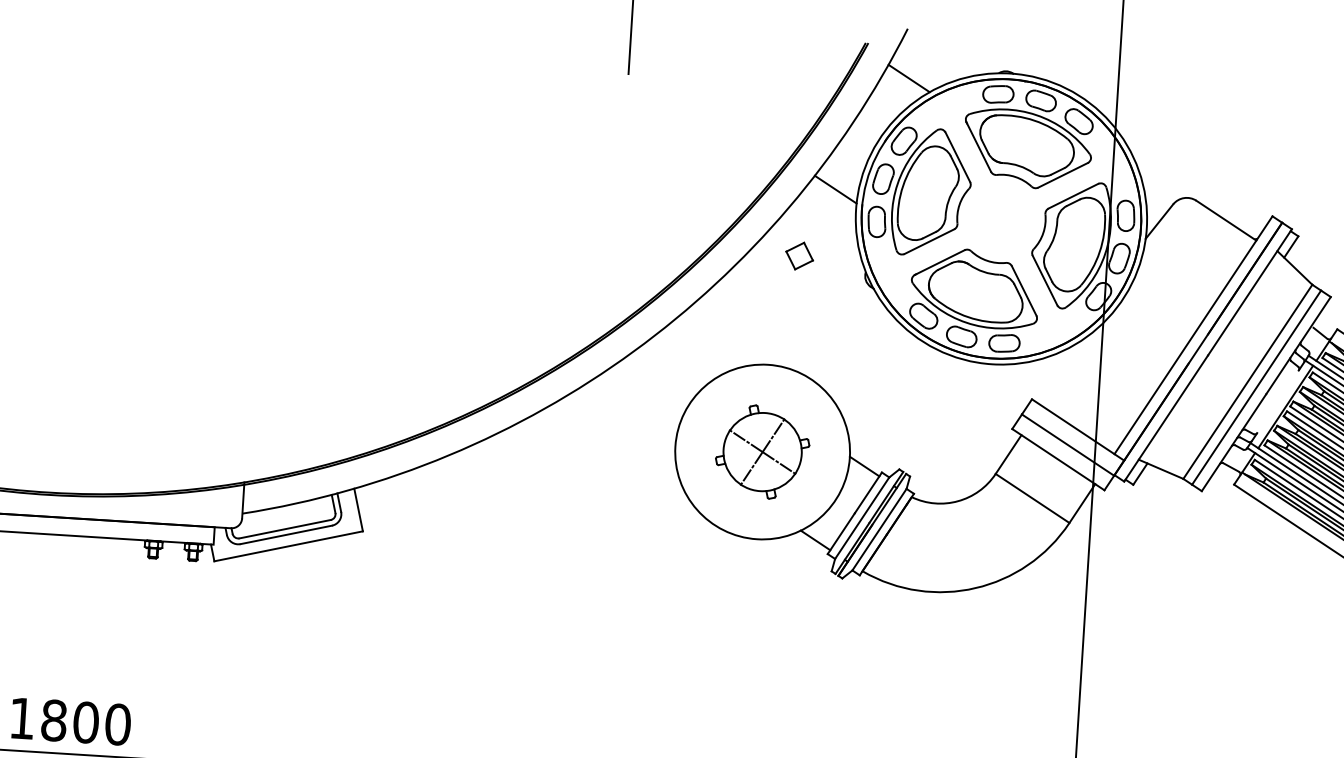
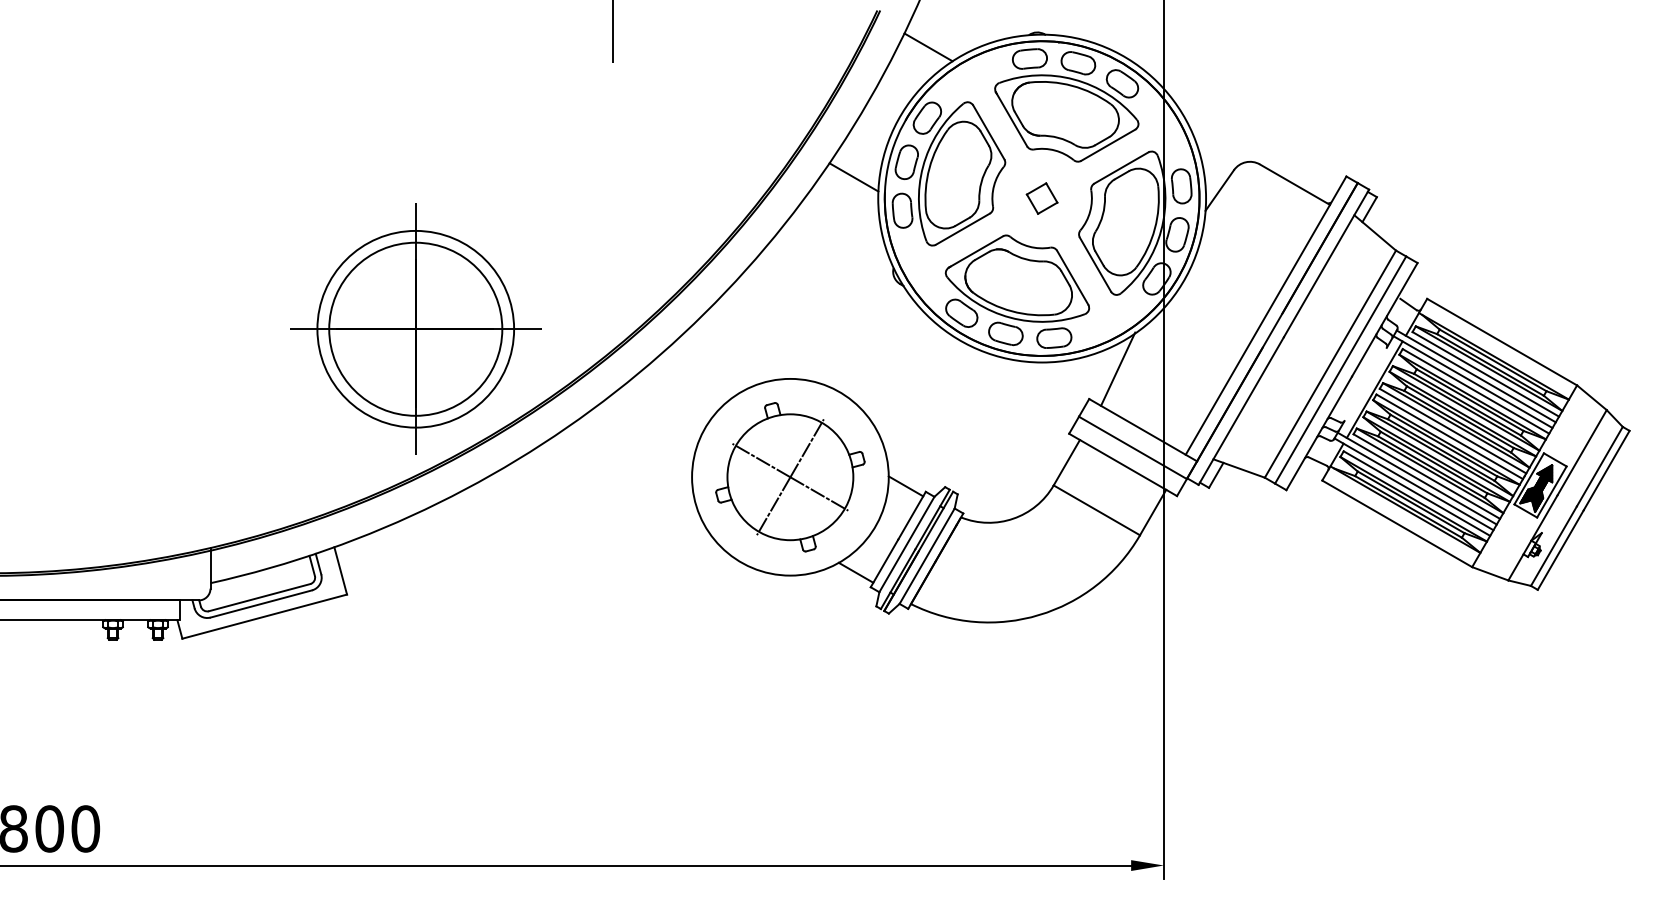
part: (799, 255) -> (1041, 198), moved
part: (438, 299) -> (415, 328), added
line: (1059, 373) -> (1118, 368), added
part: (762, 452) -> (790, 477), size x1.43

